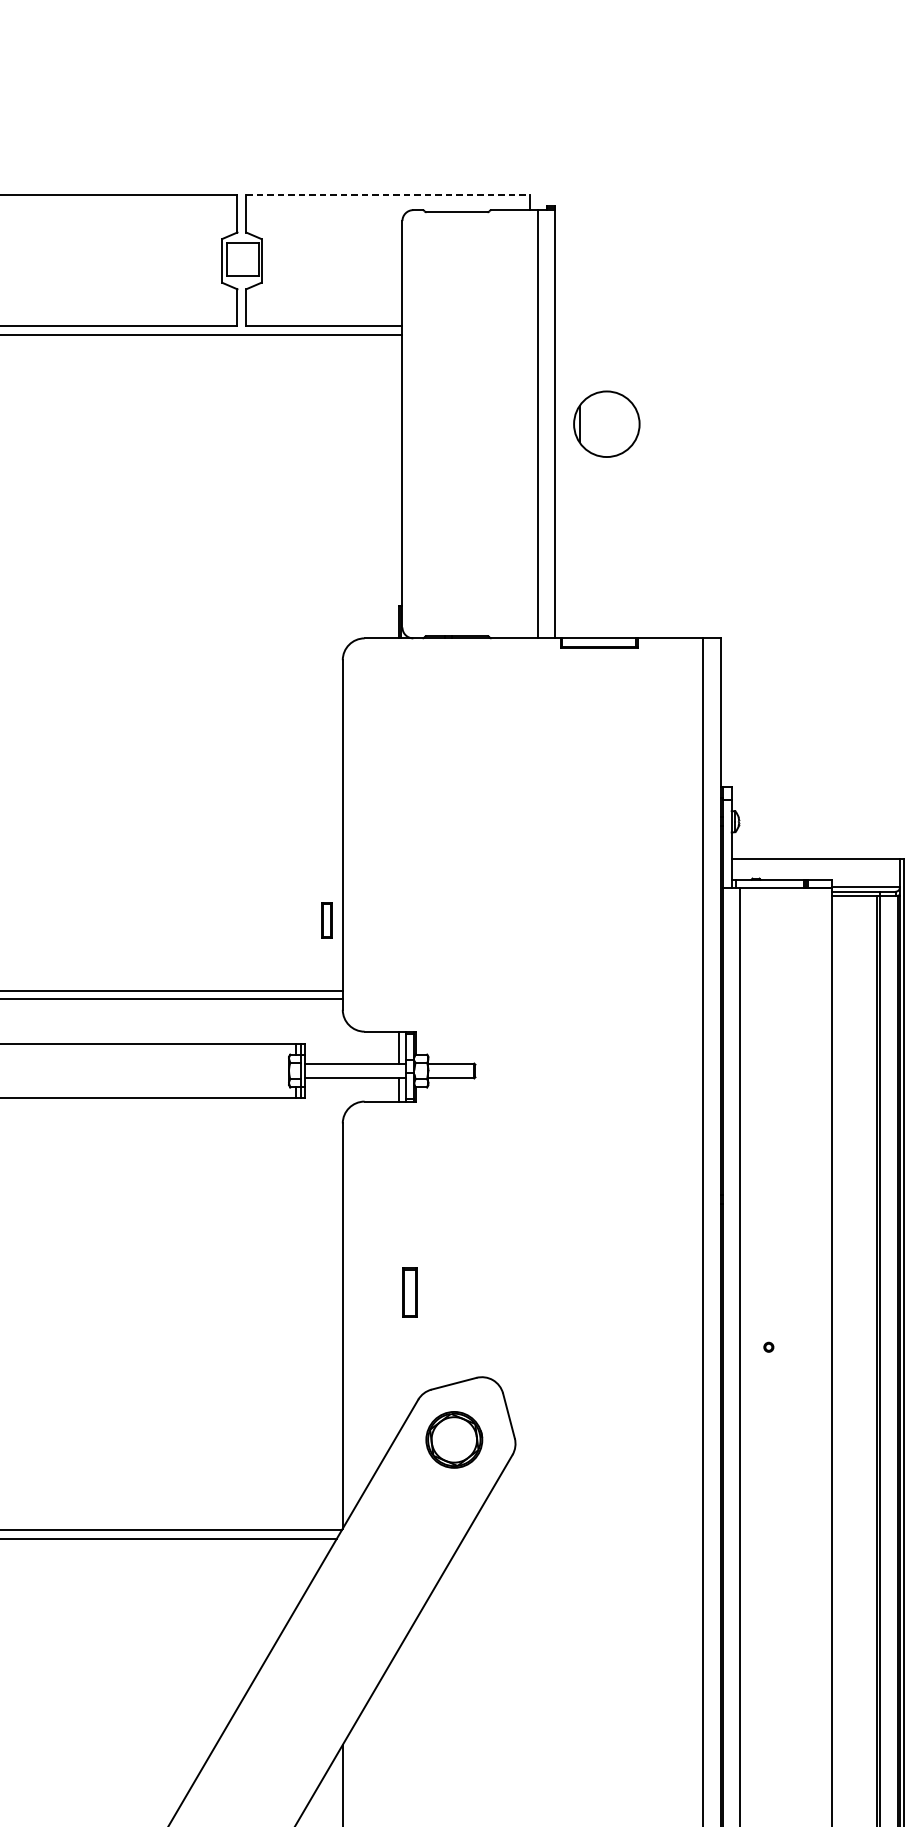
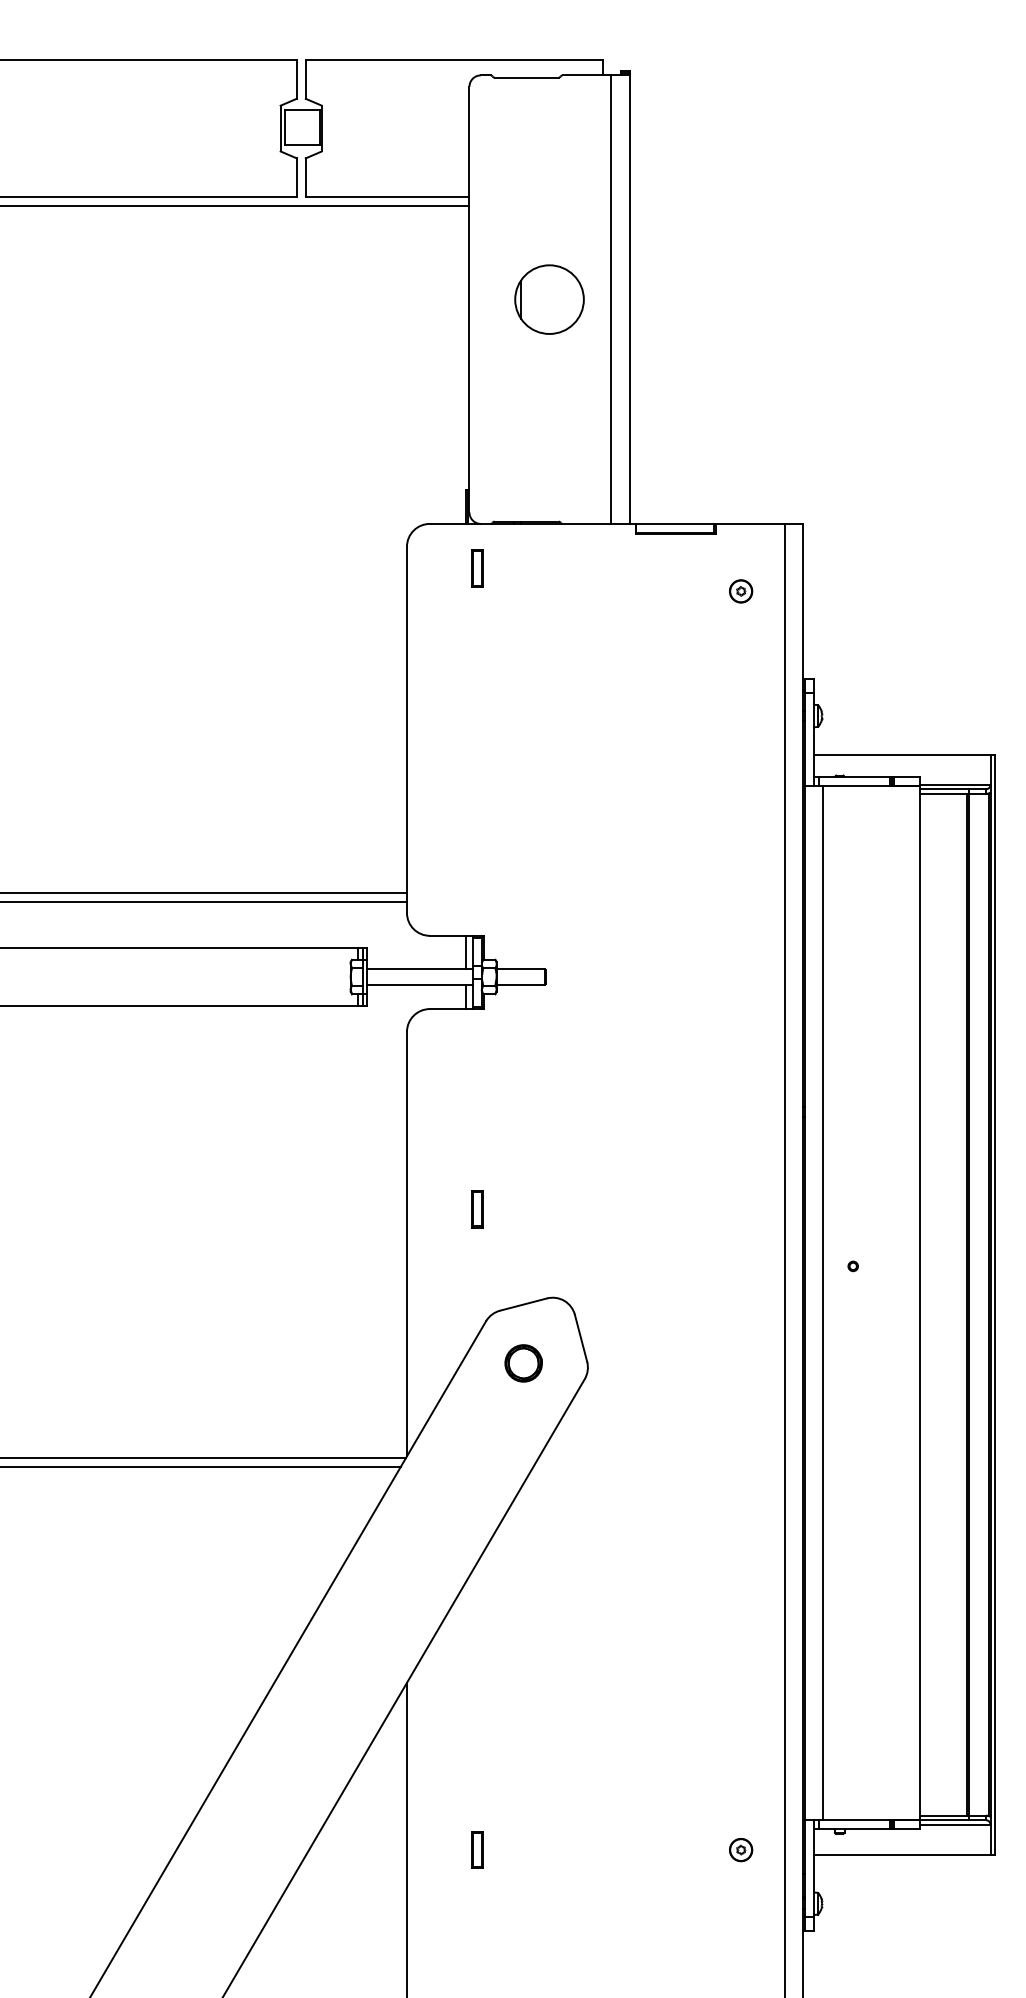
line: (388, 194) -> (454, 59), dashed -> solid
part: (606, 424) -> (549, 299), moved
part: (662, 702) -> (741, 591), added
part: (327, 920) -> (477, 568), moved
part: (410, 1292) -> (477, 1209), size x0.71
part: (454, 1440) -> (523, 1363), size x0.62

